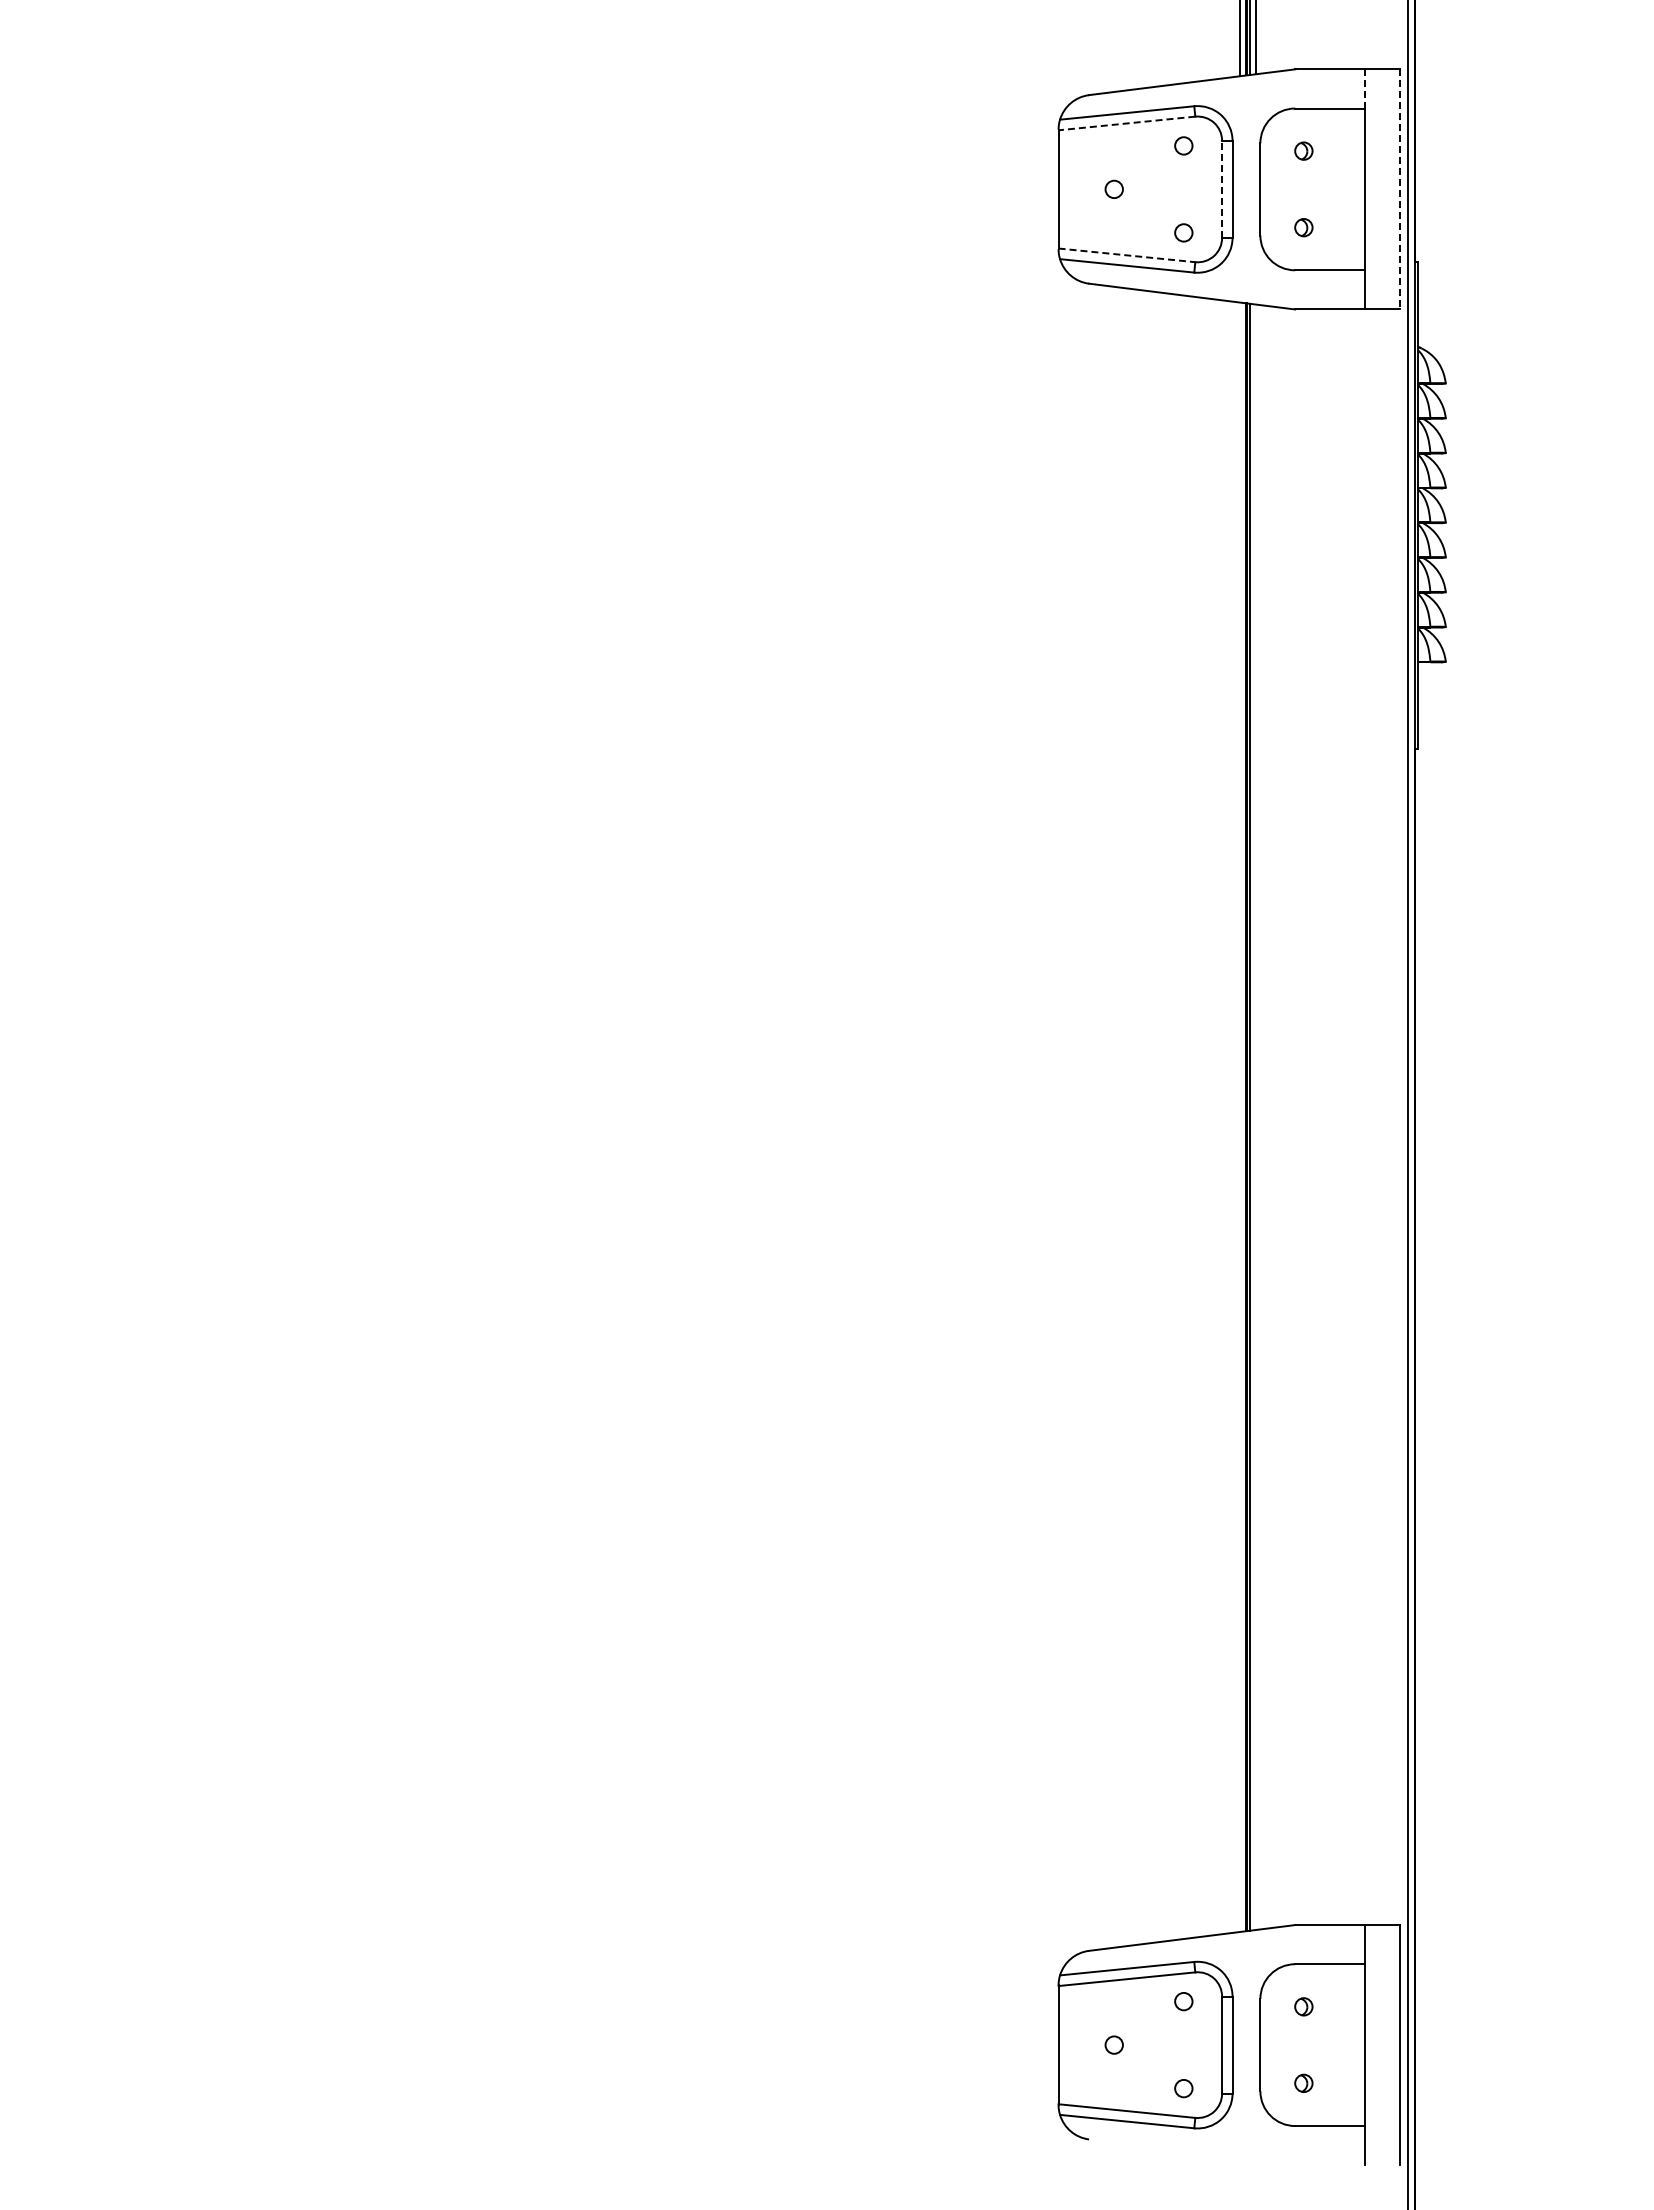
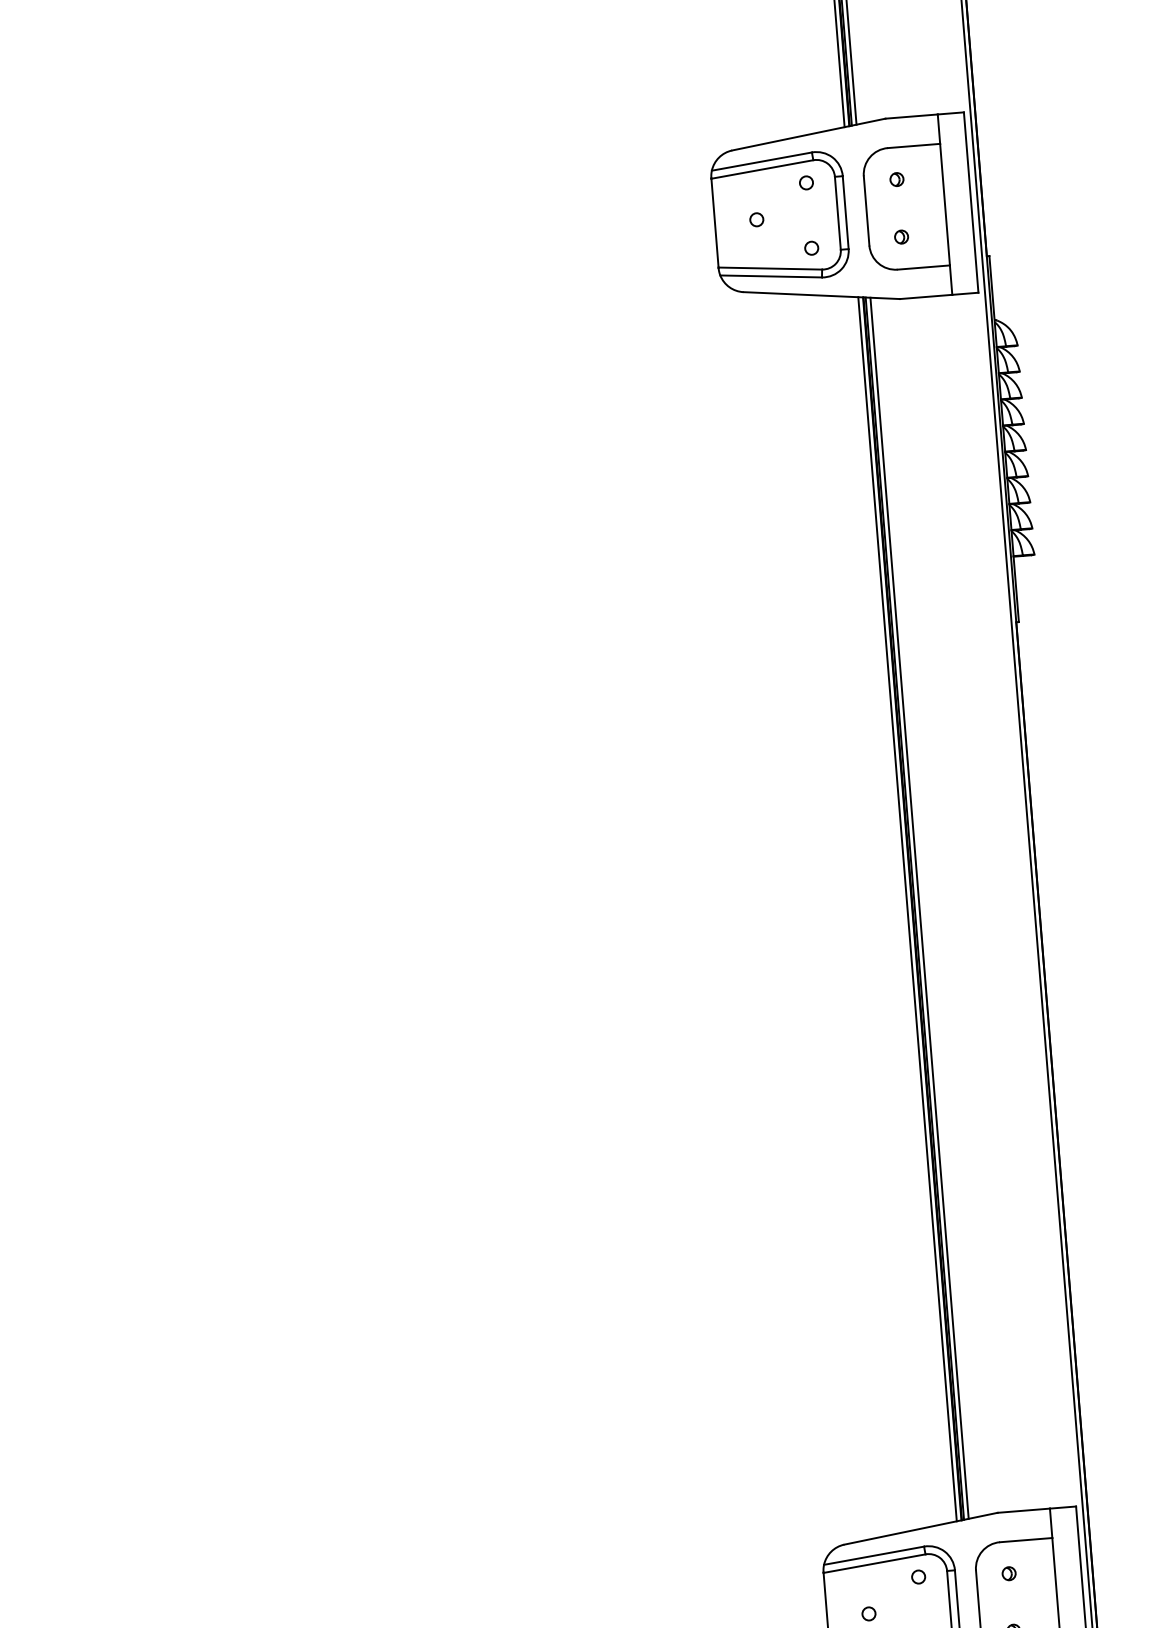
line: (1364, 88) -> (938, 128), dashed -> solid
line: (1126, 123) -> (762, 169), dashed -> solid
line: (1222, 189) -> (838, 213), dashed -> solid
line: (1399, 189) -> (971, 202), dashed -> solid
line: (1126, 255) -> (770, 268), dashed -> solid
line: (1240, 1116) -> (907, 908), added
line: (1256, 1116) -> (919, 907), added

